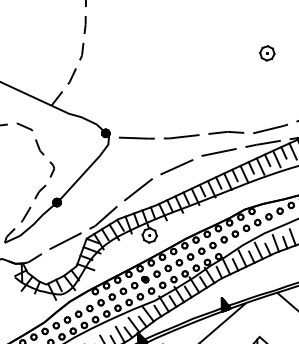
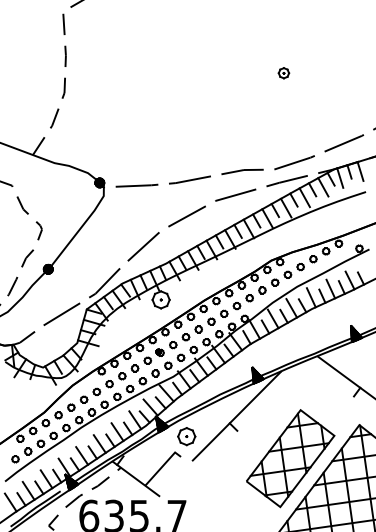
part: (267, 52) -> (283, 72), size x0.6

